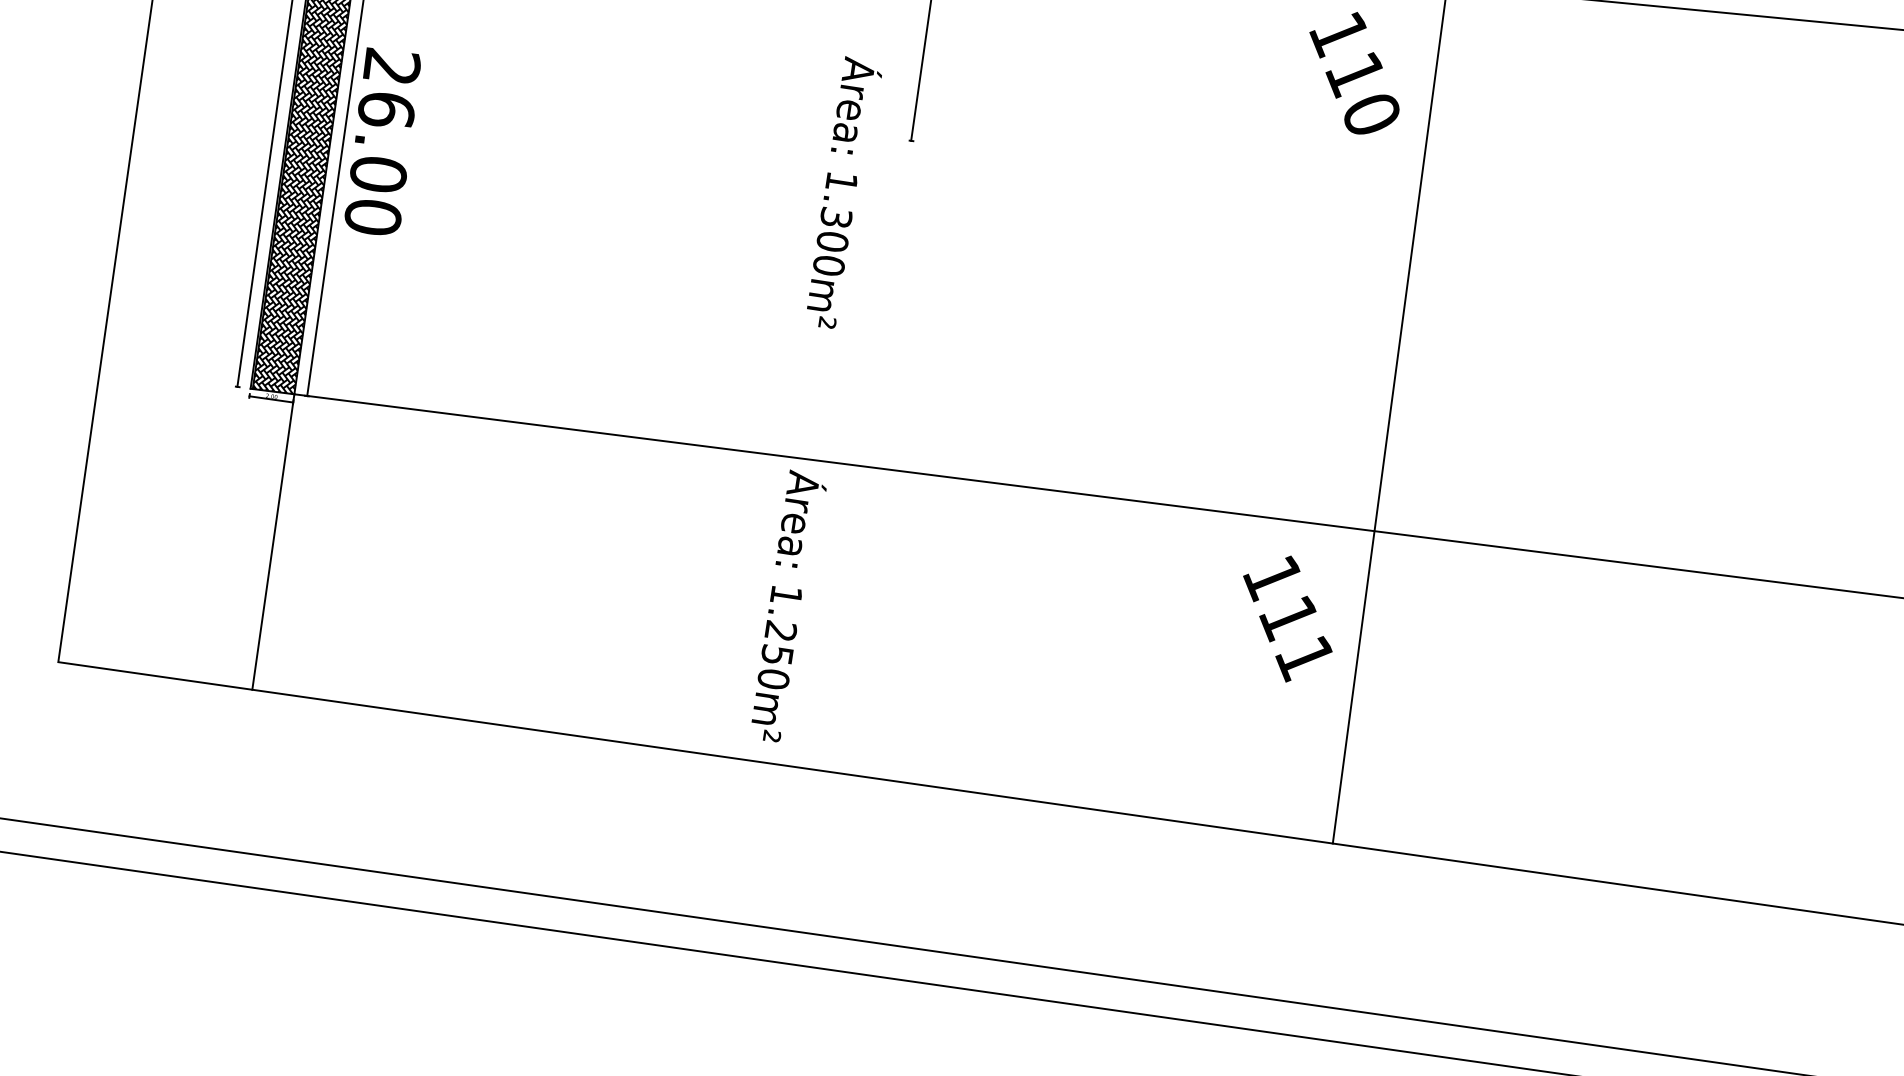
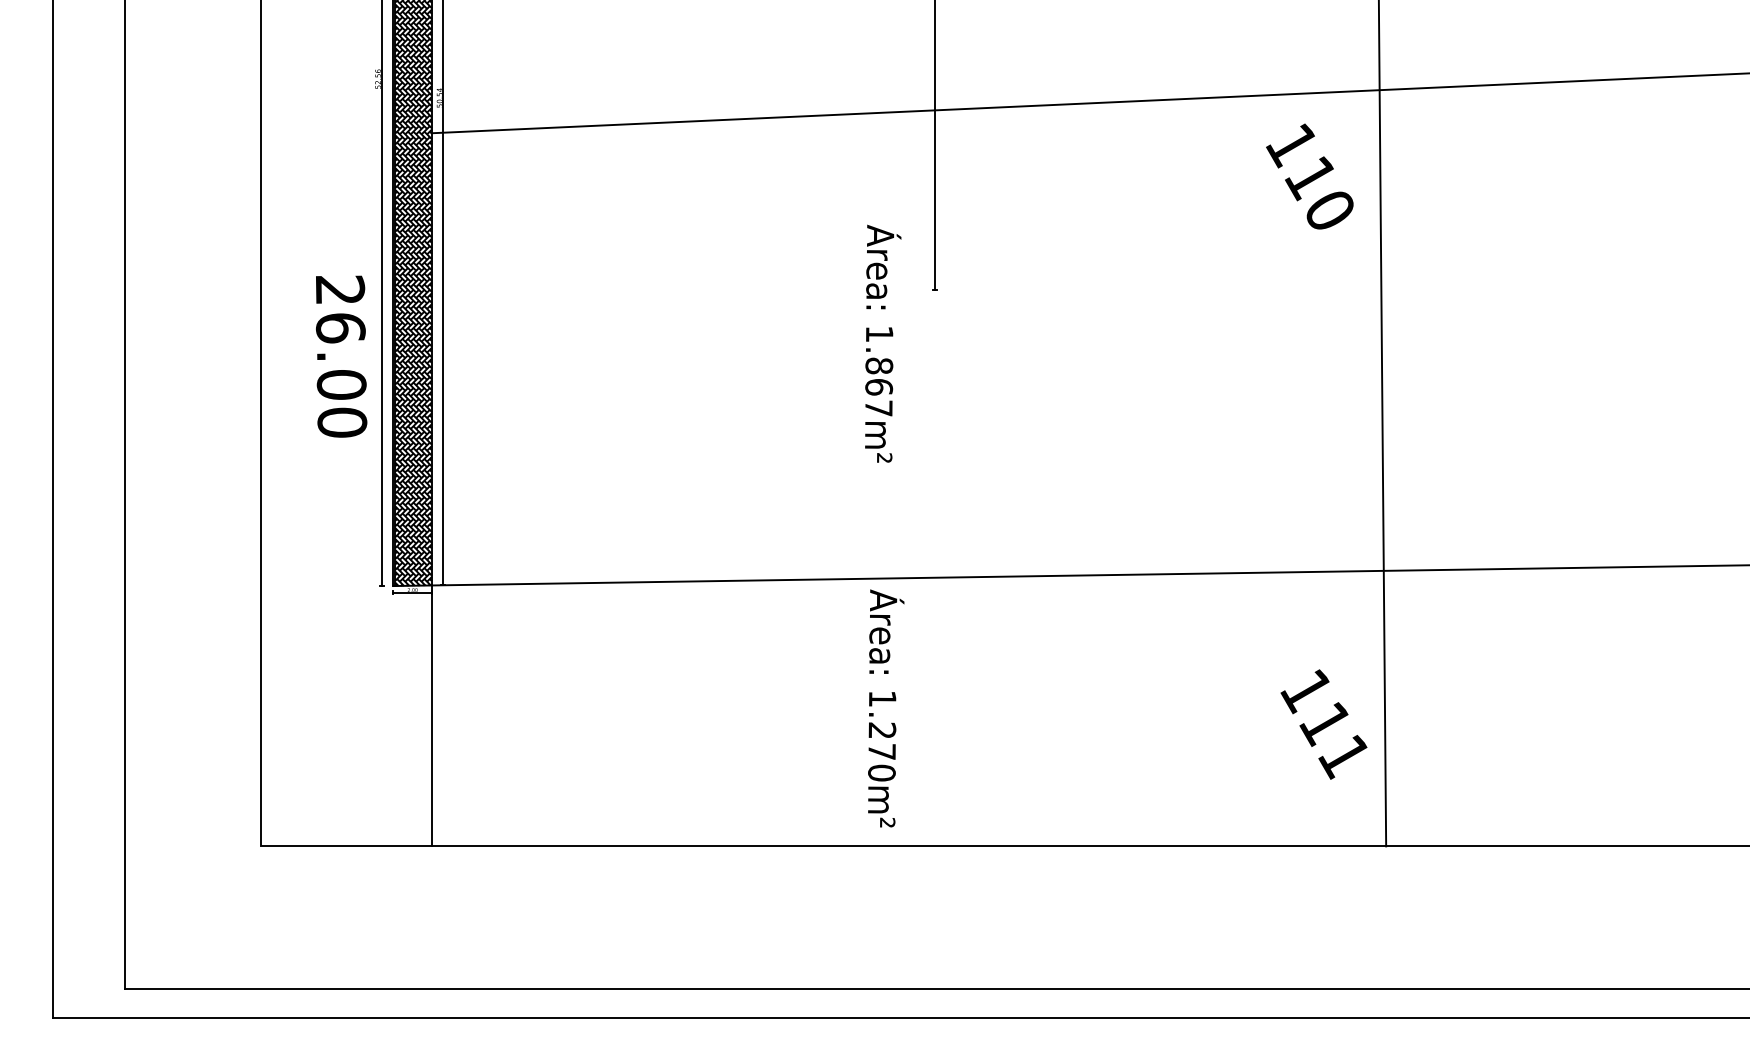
text: (382, 142) -> (341, 356), moved
text: (833, 241) -> (879, 386), 1.300m² -> 1.867m²
text: (1286, 618) -> (1323, 724), moved
text: (776, 654) -> (881, 751), 1.250m² -> 1.270m²

